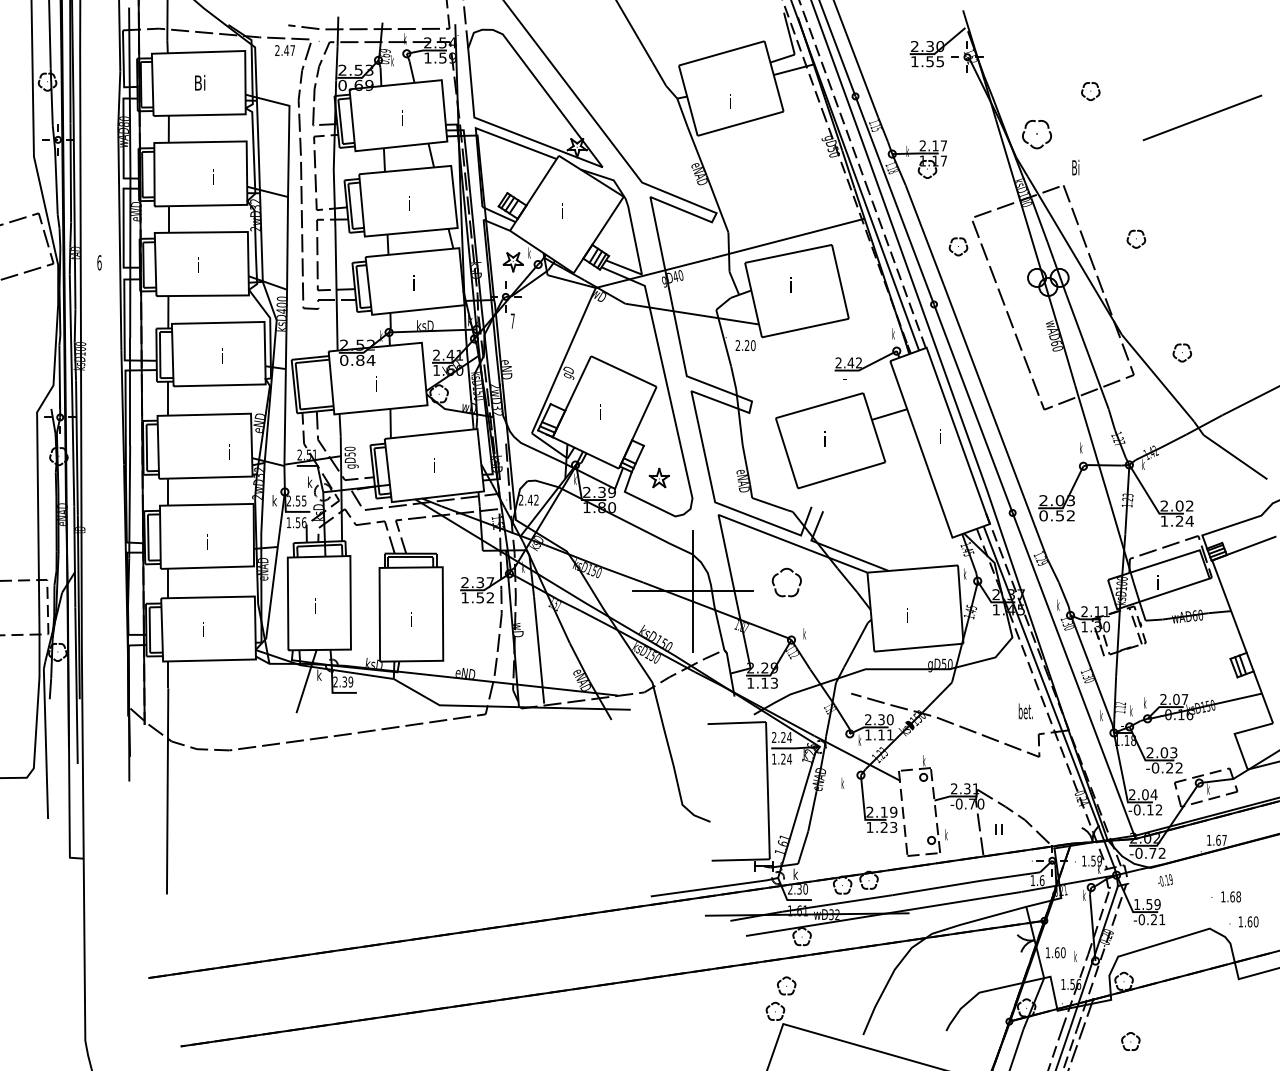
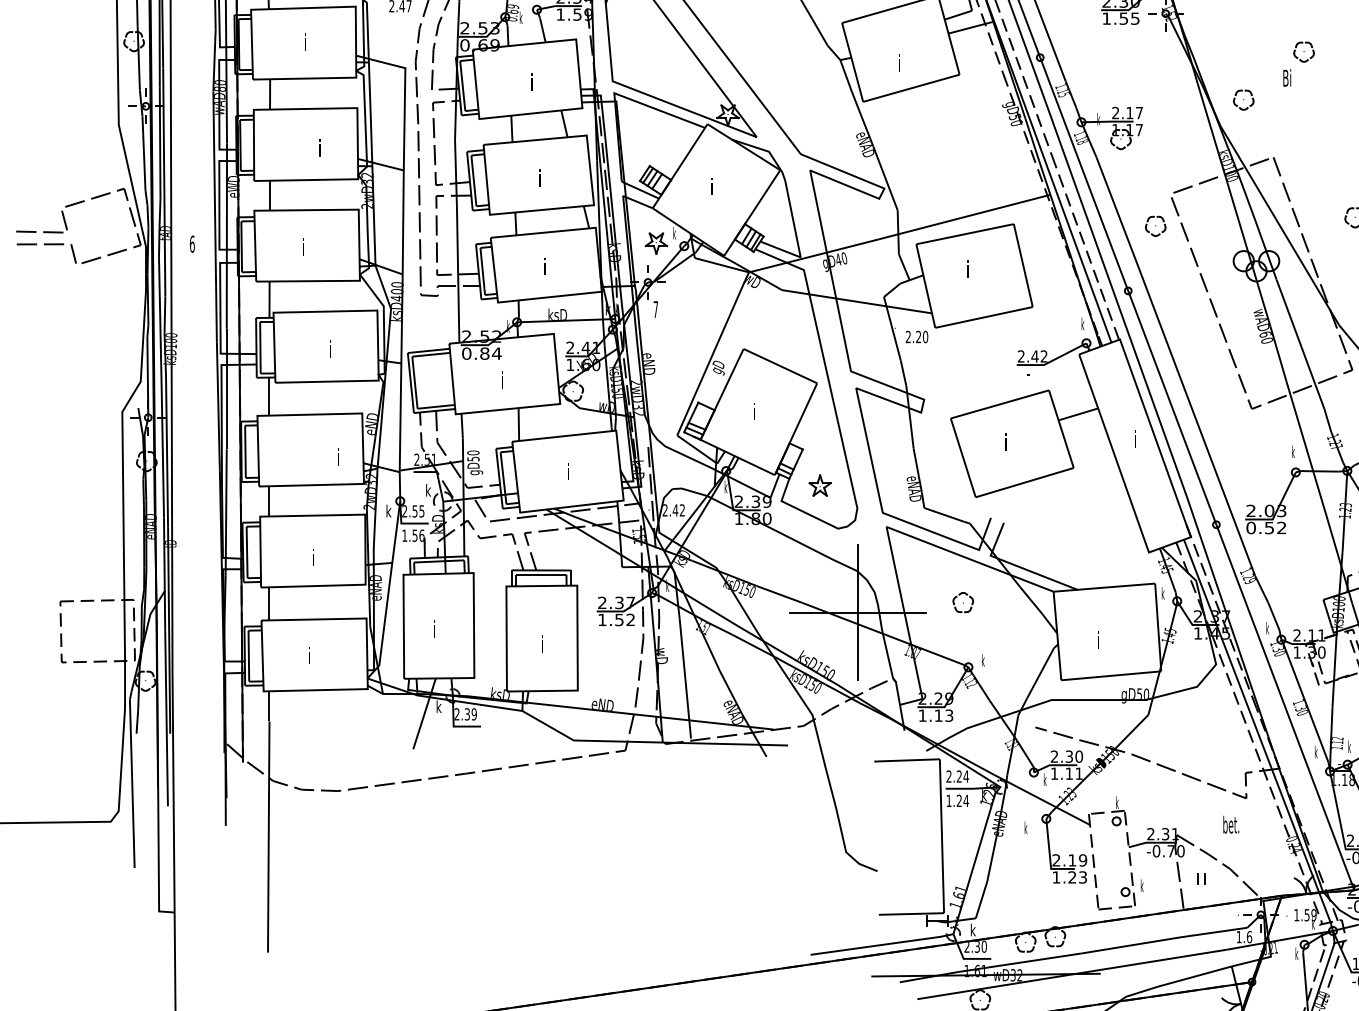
text: (200, 82) -> (305, 42), Bi -> i
part: (1036, 133) -> (1243, 99), size x0.62
text: (1075, 167) -> (1286, 77), moved
part: (786, 581) -> (962, 601), size x0.62
text: (1025, 711) -> (1230, 824), moved

